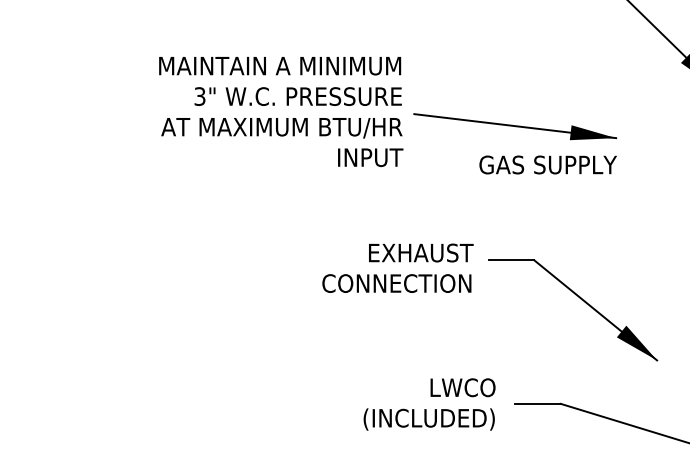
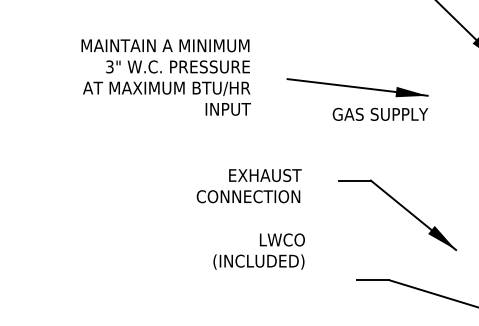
text: (280, 111) -> (165, 77), moved
text: (396, 268) -> (248, 186), moved
text: (428, 404) -> (258, 251), moved

